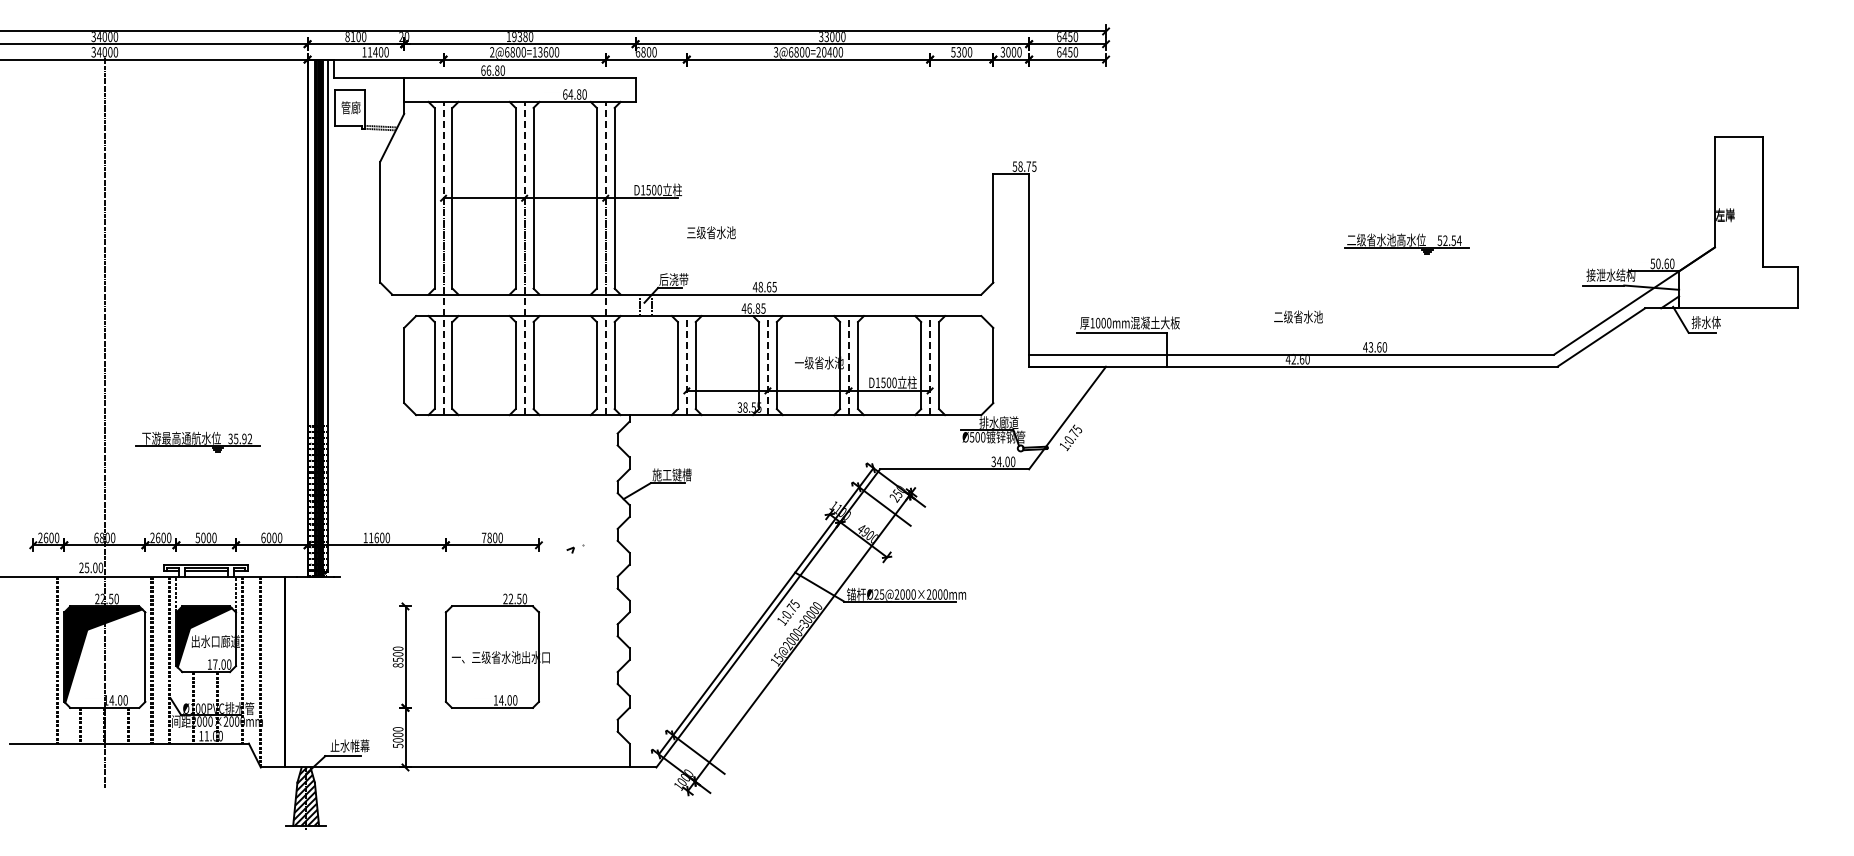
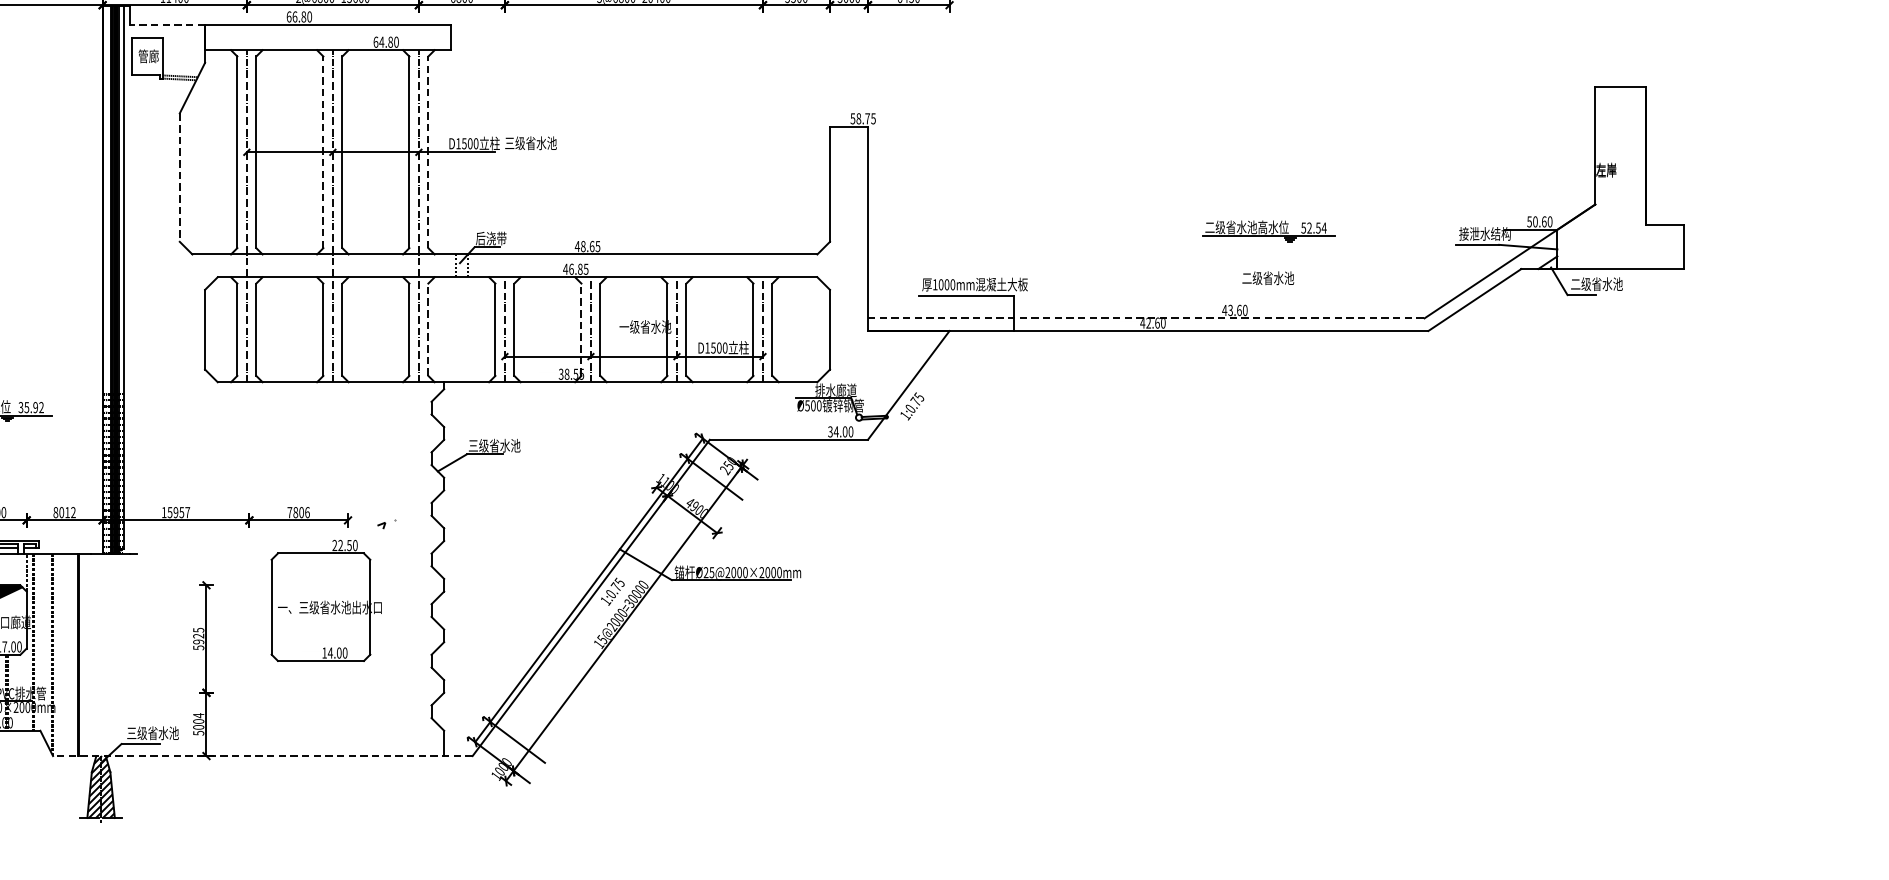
line: (368, 78) -> (167, 25), solid -> dashed
line: (515, 197) -> (323, 151), solid -> dashed
line: (614, 197) -> (428, 151), solid -> dashed
line: (380, 222) -> (179, 178), solid -> dashed
text: (711, 232) -> (531, 143), moved
part: (1406, 243) -> (1268, 231), moved
text: (1298, 316) -> (1268, 277), moved
text: (1715, 322) -> (1596, 284), 排水体 -> 二级省水池
line: (1292, 354) -> (1147, 318), solid -> dashed
line: (614, 365) -> (428, 329), solid -> dashed
line: (759, 365) -> (581, 329), solid -> dashed
text: (676, 474) -> (493, 445), 施工键槽 -> 三级省水池
text: (271, 537) -> (64, 512), 6000 -> 8012
text: (379, 537) -> (178, 512), 11600 -> 15957
text: (500, 537) -> (307, 512), 7800 -> 7806
part: (496, 650) -> (325, 600), moved
text: (397, 656) -> (198, 638), 8500 -> 5925
text: (397, 729) -> (198, 715), 5000 -> 5004
text: (354, 745) -> (152, 732), 止水帷幕 -> 三级省水池
line: (458, 767) -> (262, 756), solid -> dashed

